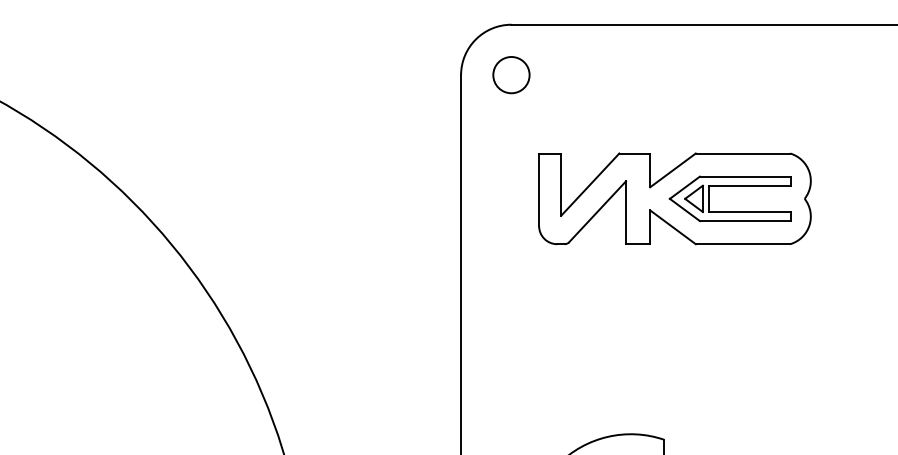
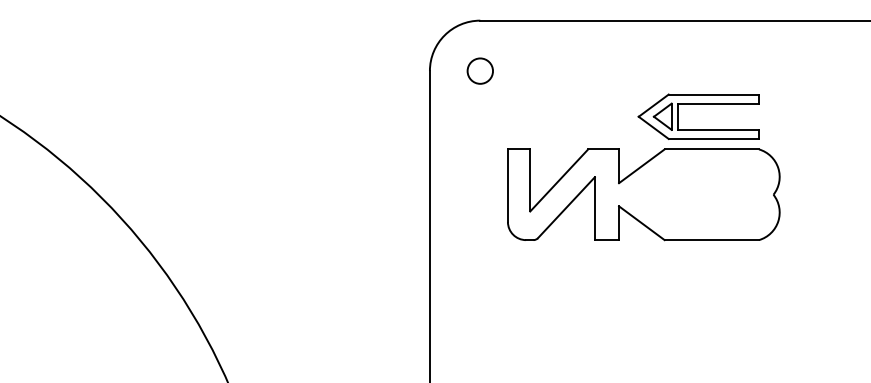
circle: (511, 75) -> (480, 71), size x0.7
part: (729, 186) -> (698, 104), moved

